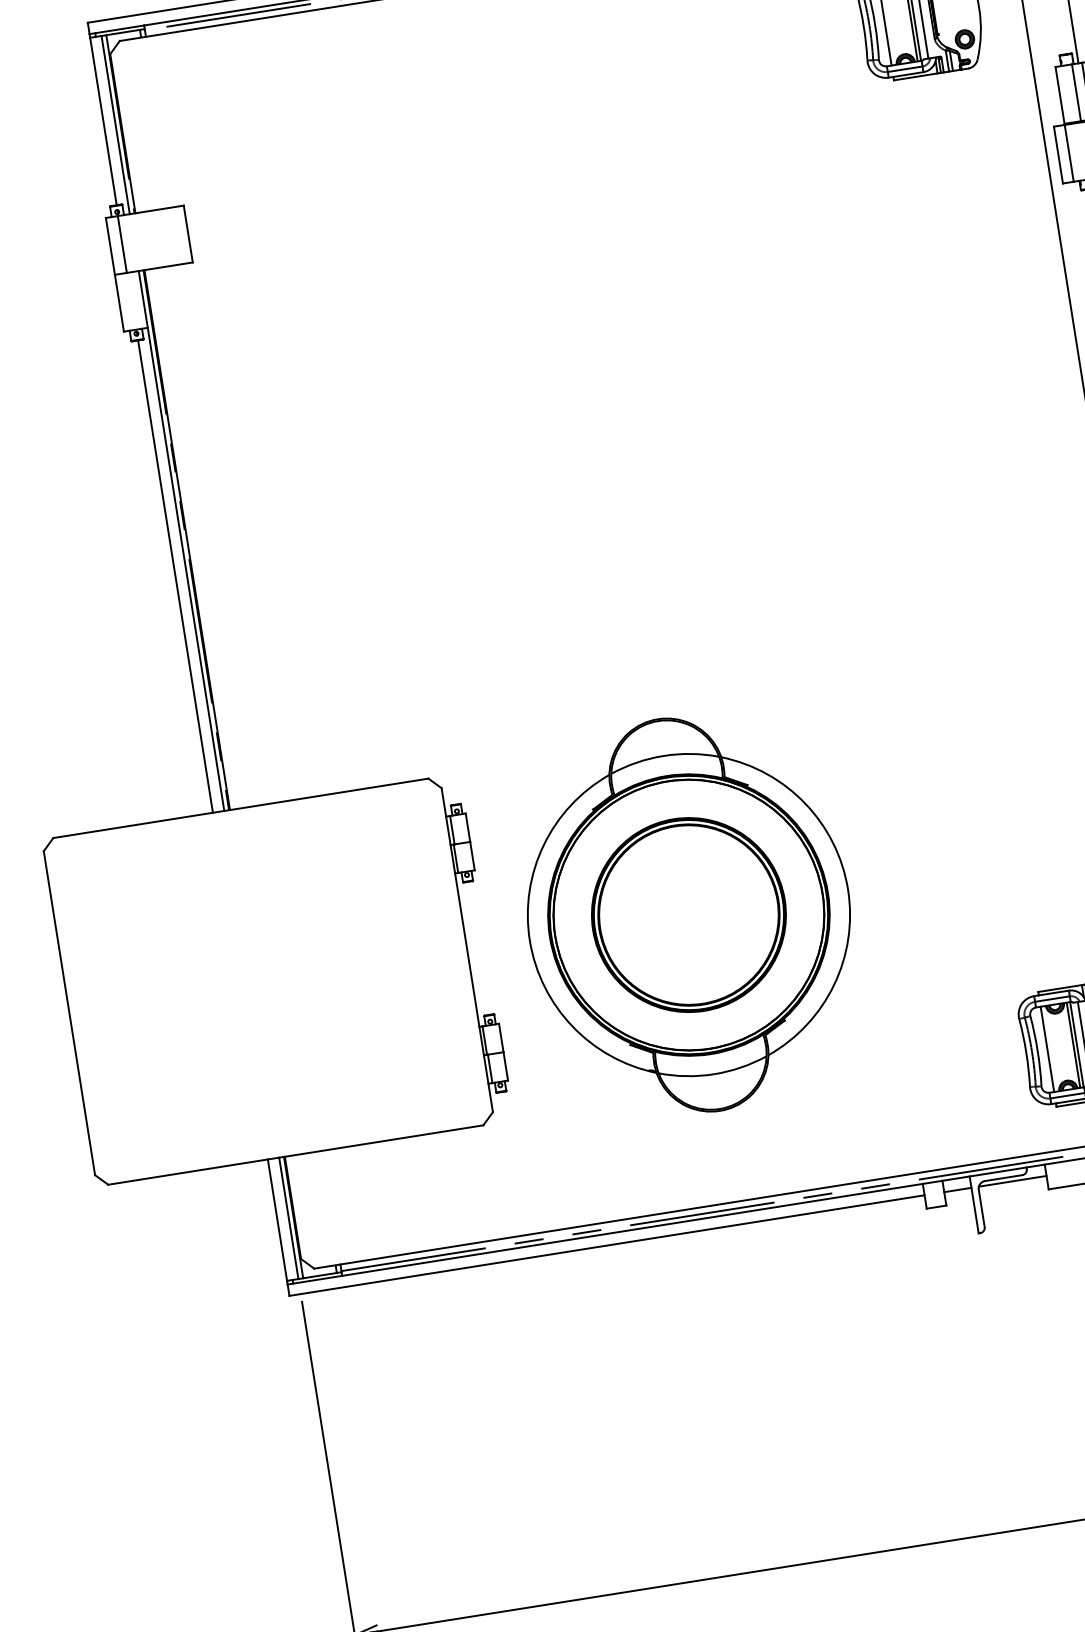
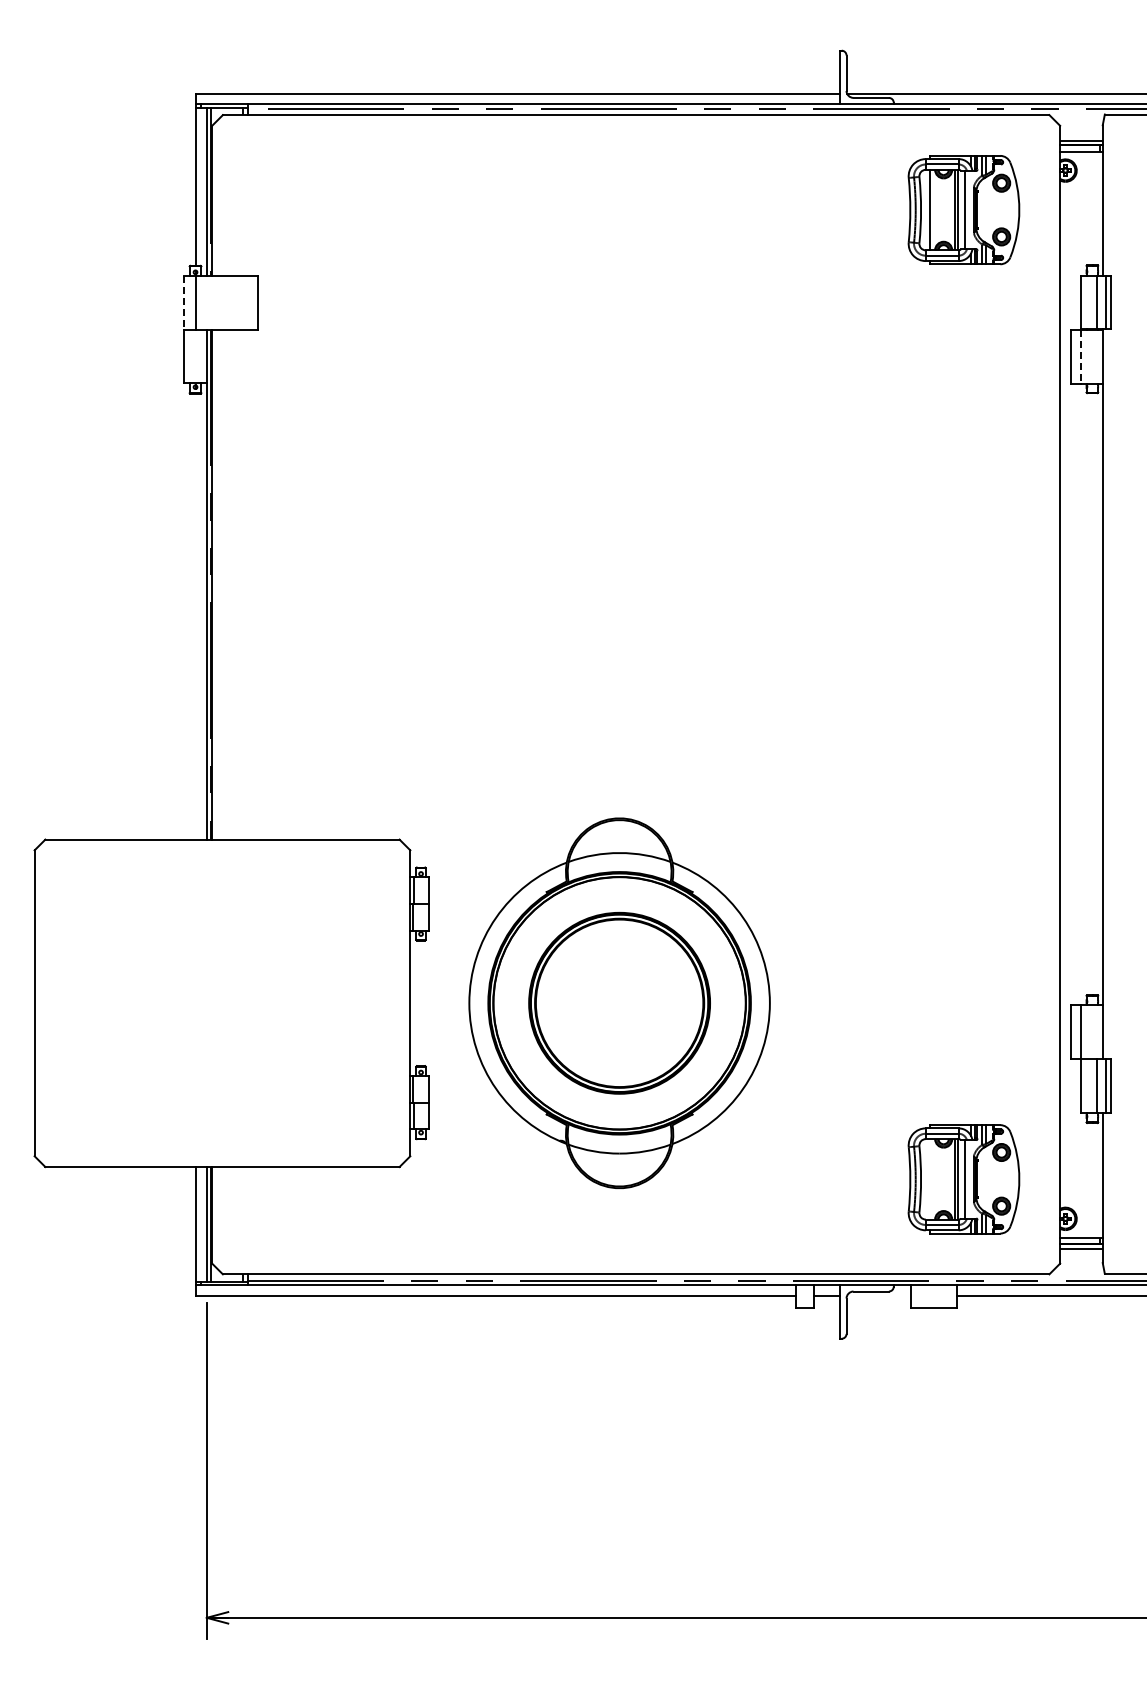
line: (1069, 153) -> (1081, 357), solid -> dashed
line: (110, 245) -> (184, 302), solid -> dashed
line: (175, 576) -> (196, 616), removed
line: (1047, 1049) -> (930, 1179), removed
line: (1013, 1180) -> (879, 1295), removed

